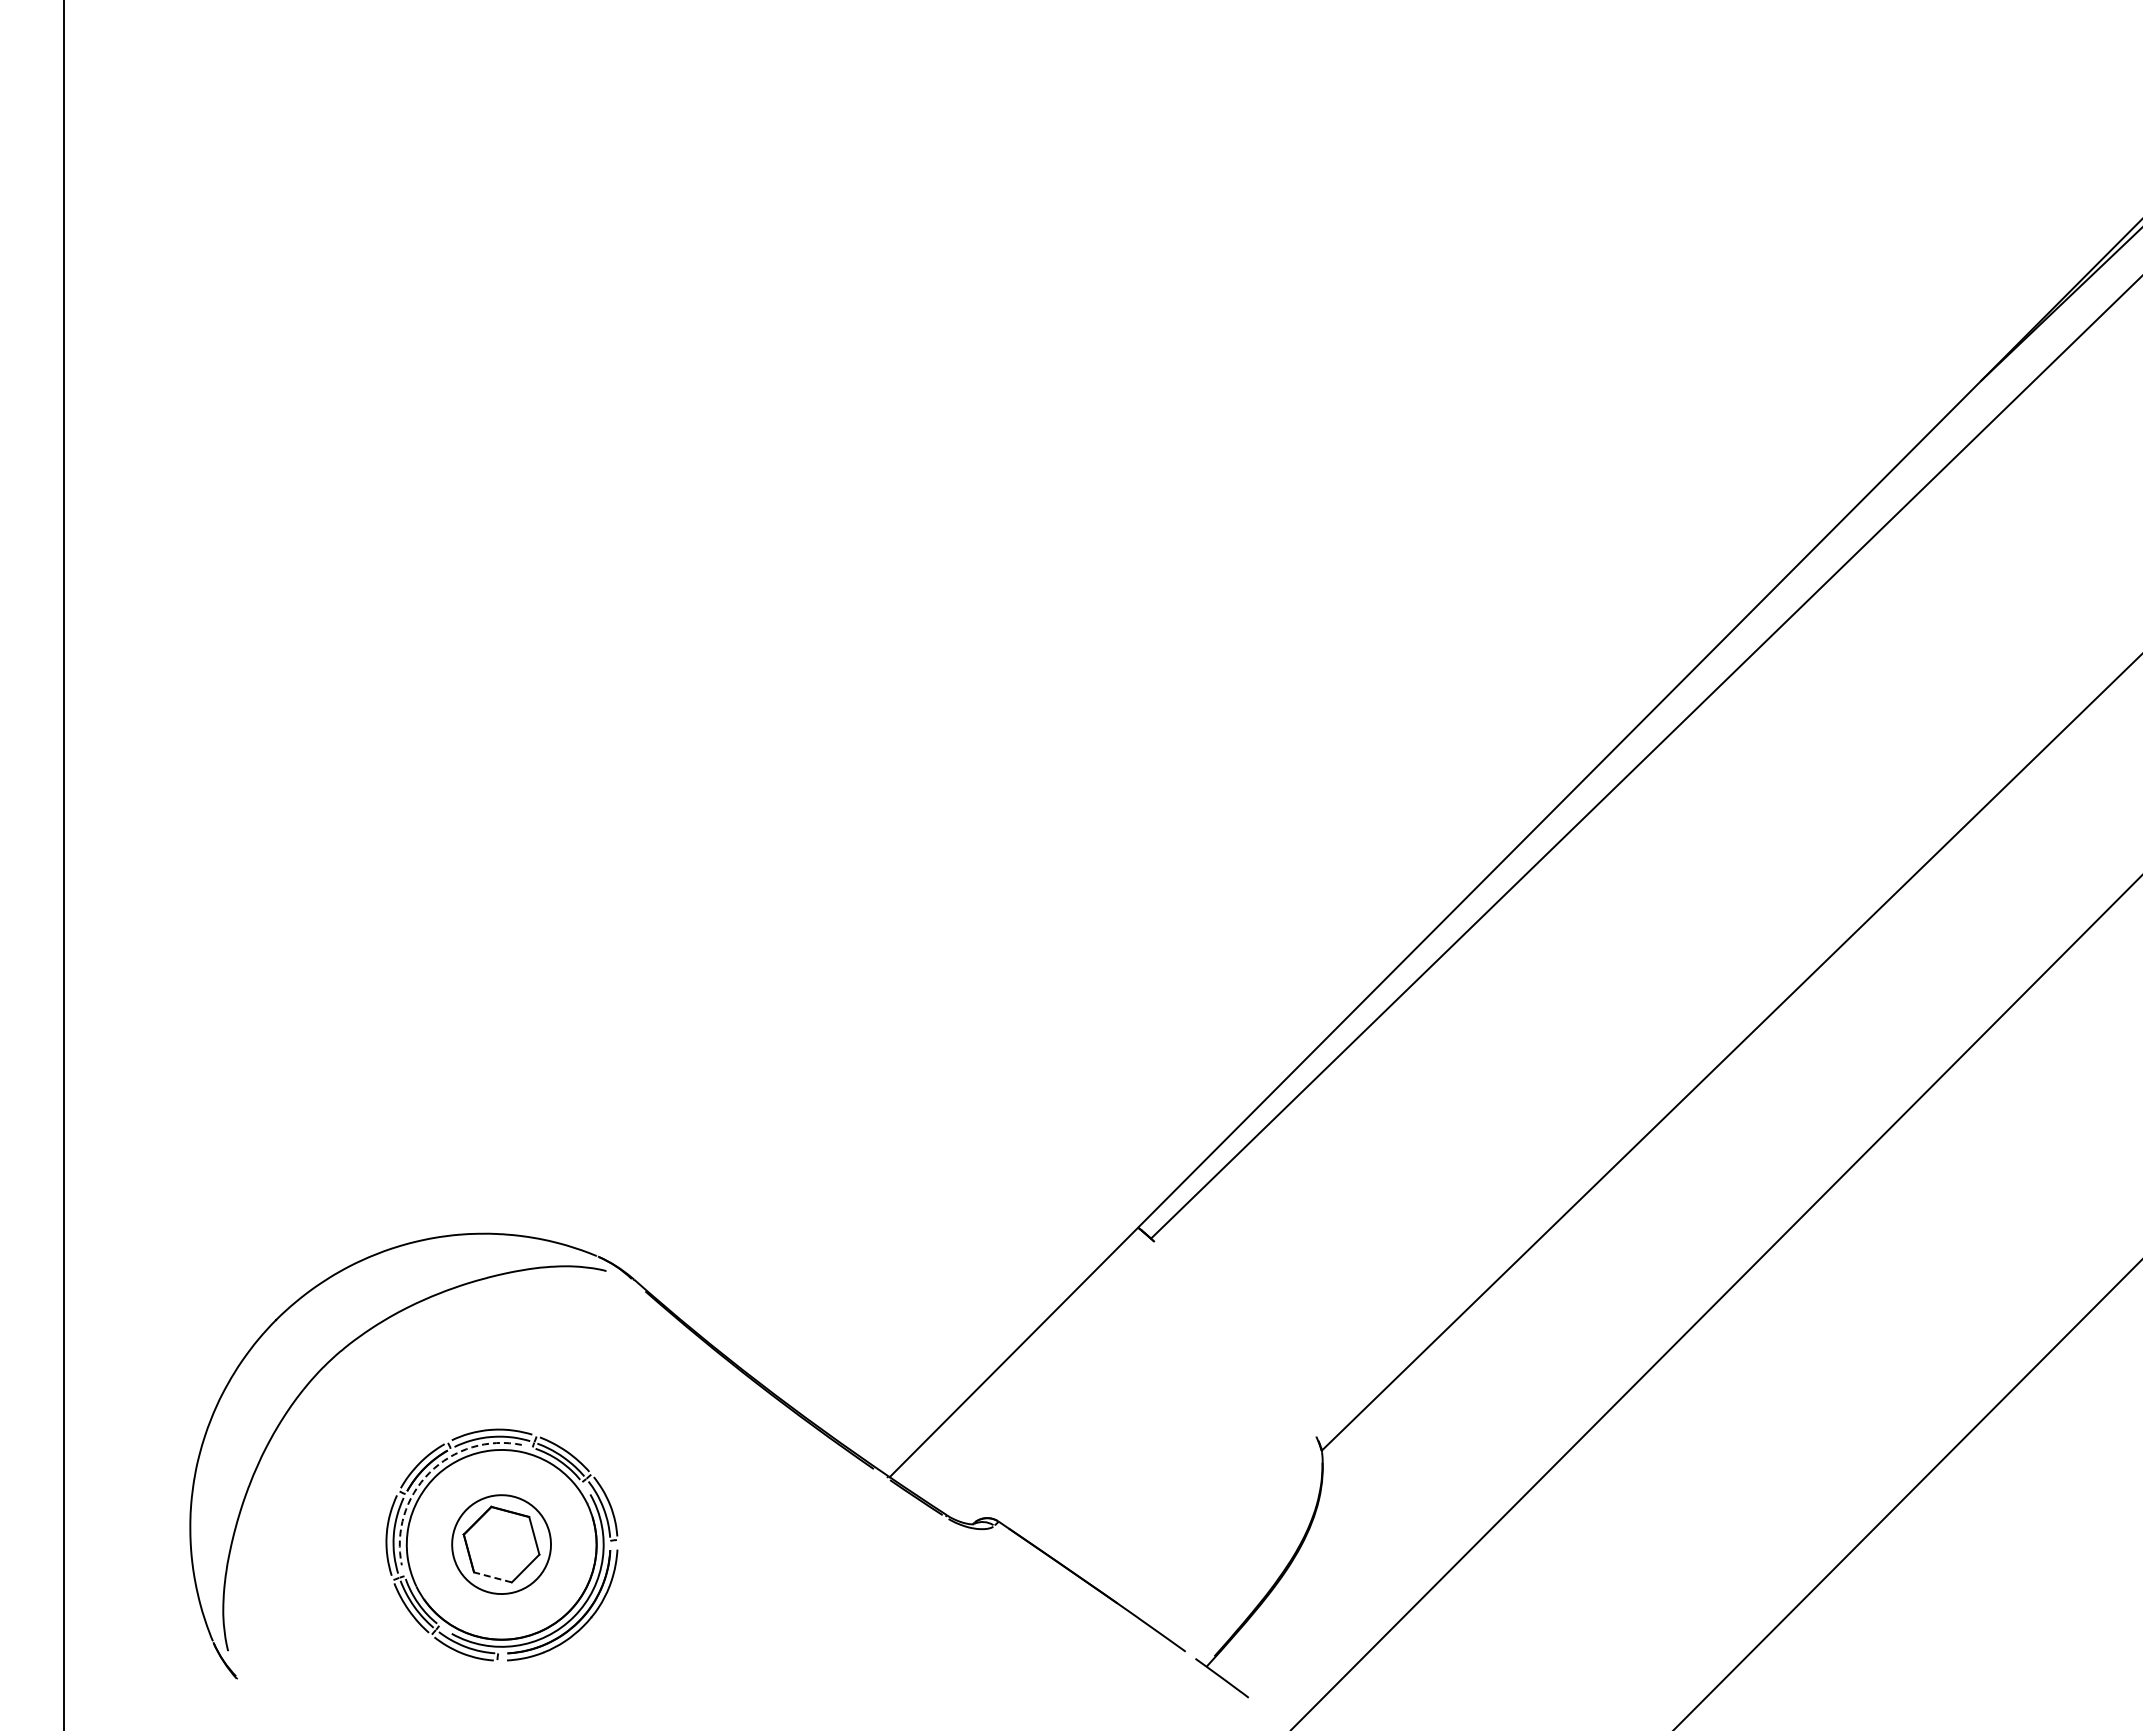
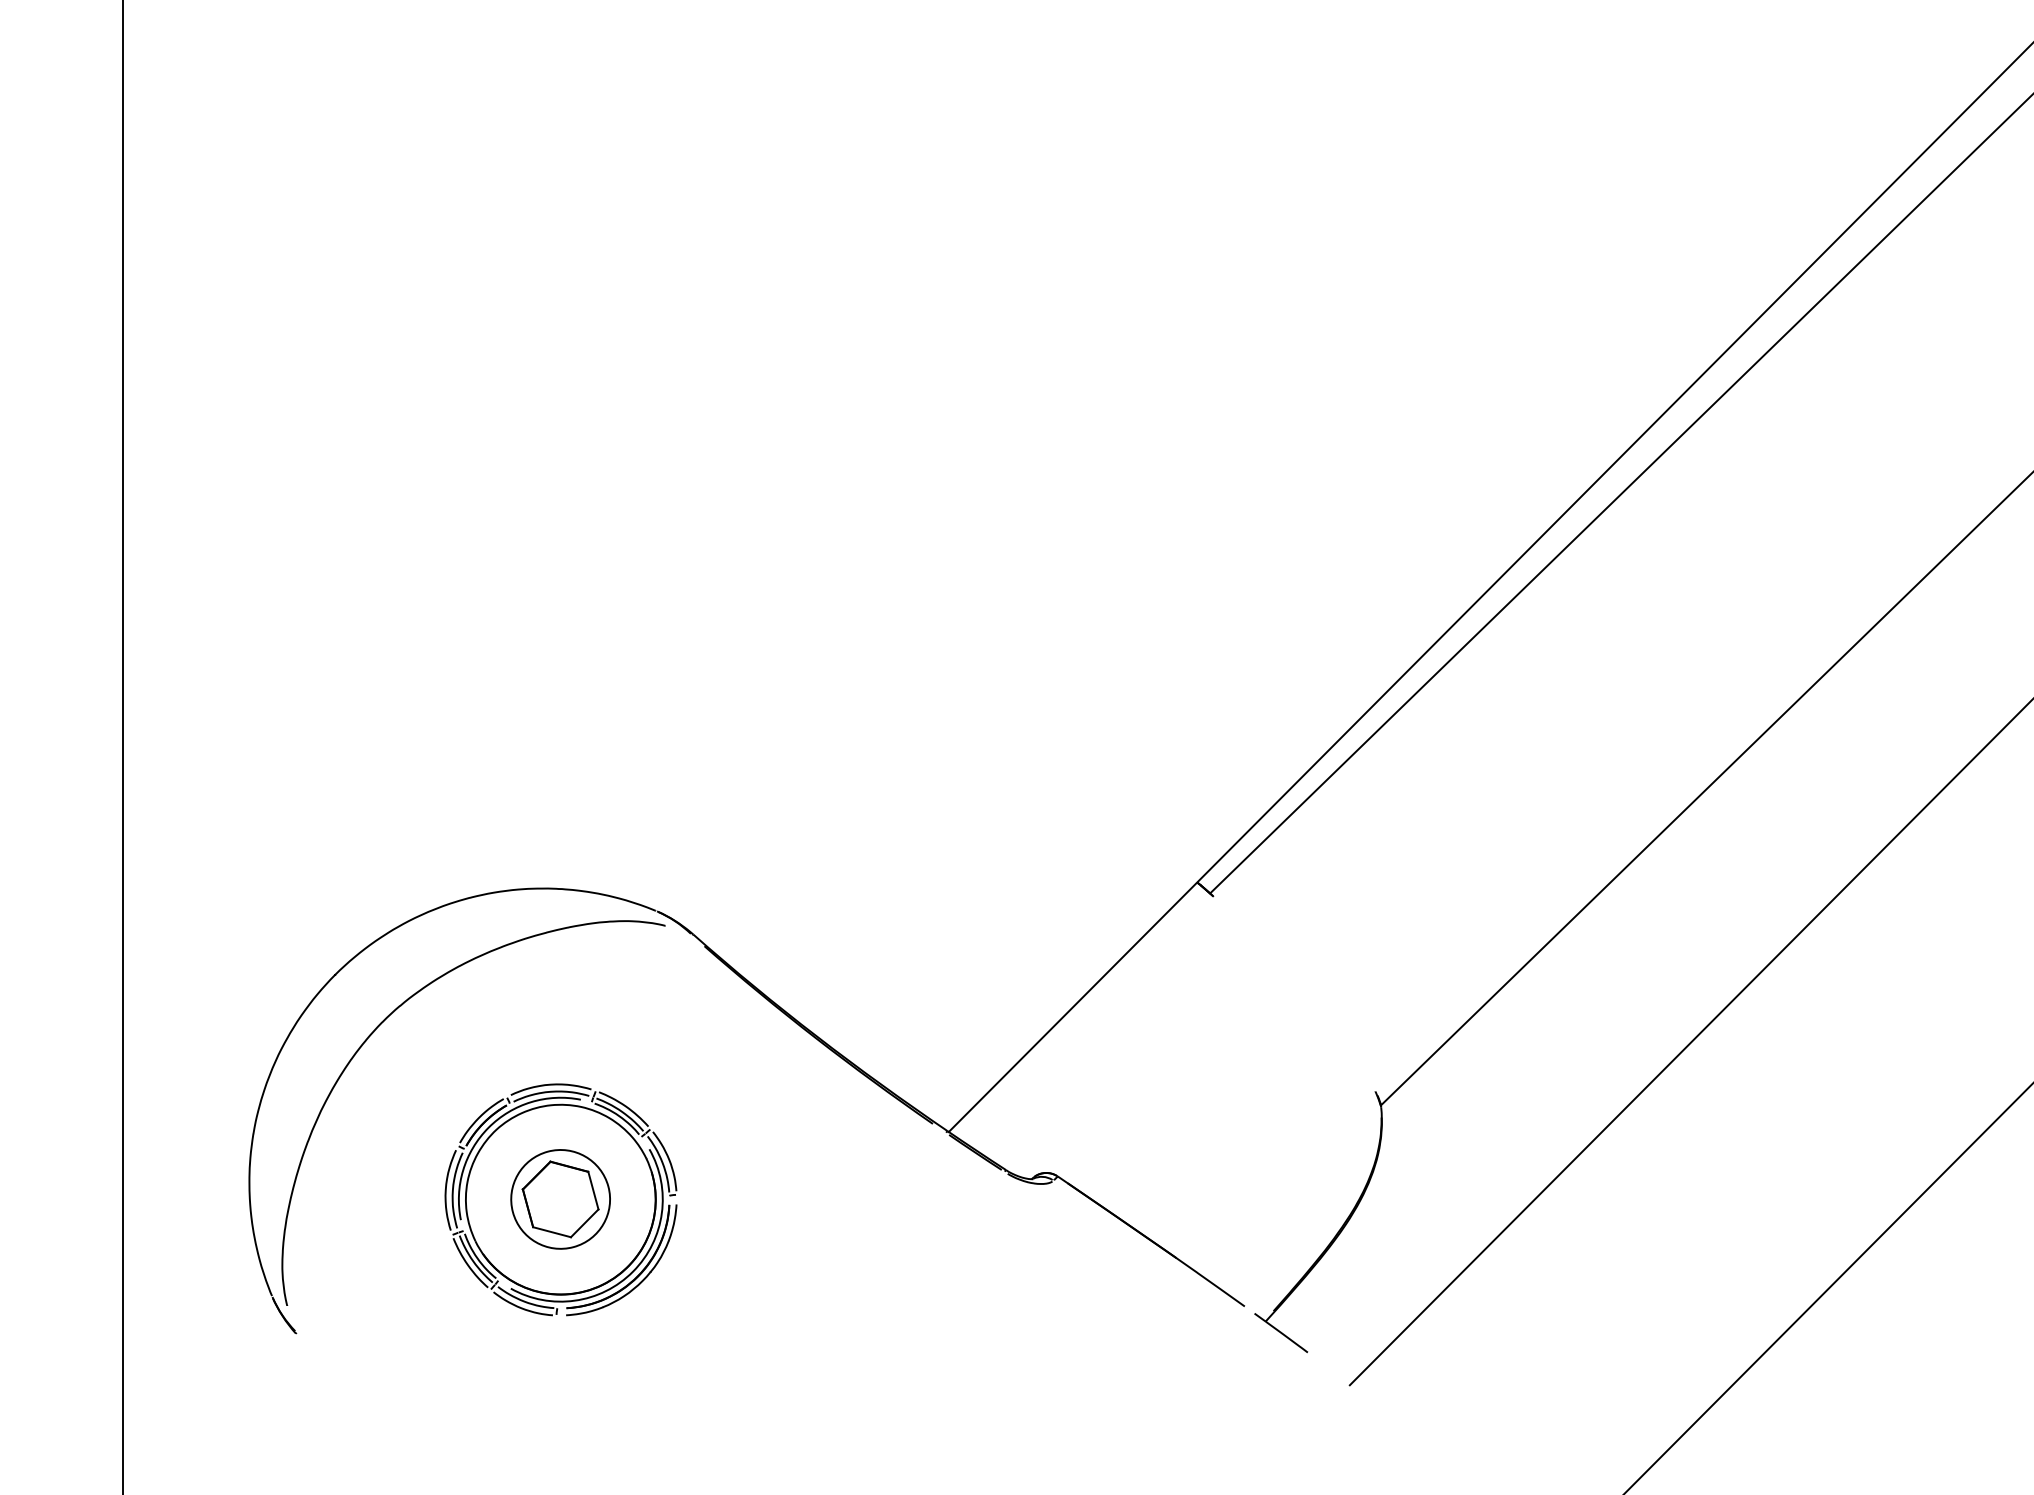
arc: (429, 1472) -> (488, 1127), dashed -> solid
line: (492, 1577) -> (551, 1232), dashed -> solid

